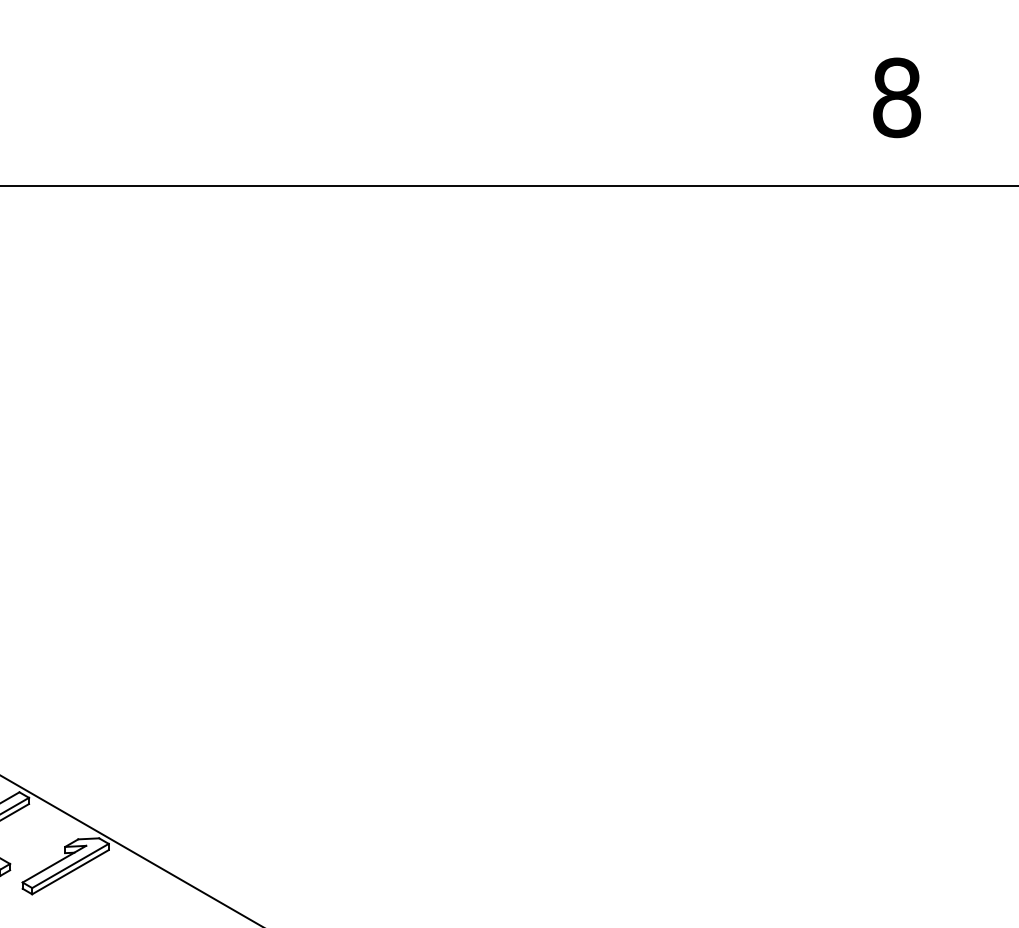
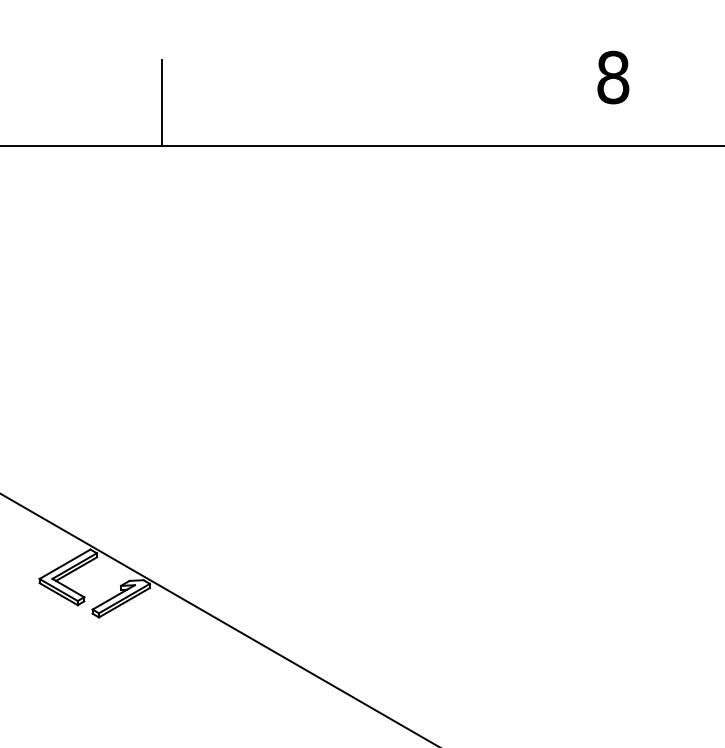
text: (897, 97) -> (613, 77), moved
line: (127, 121) -> (162, 103), added

